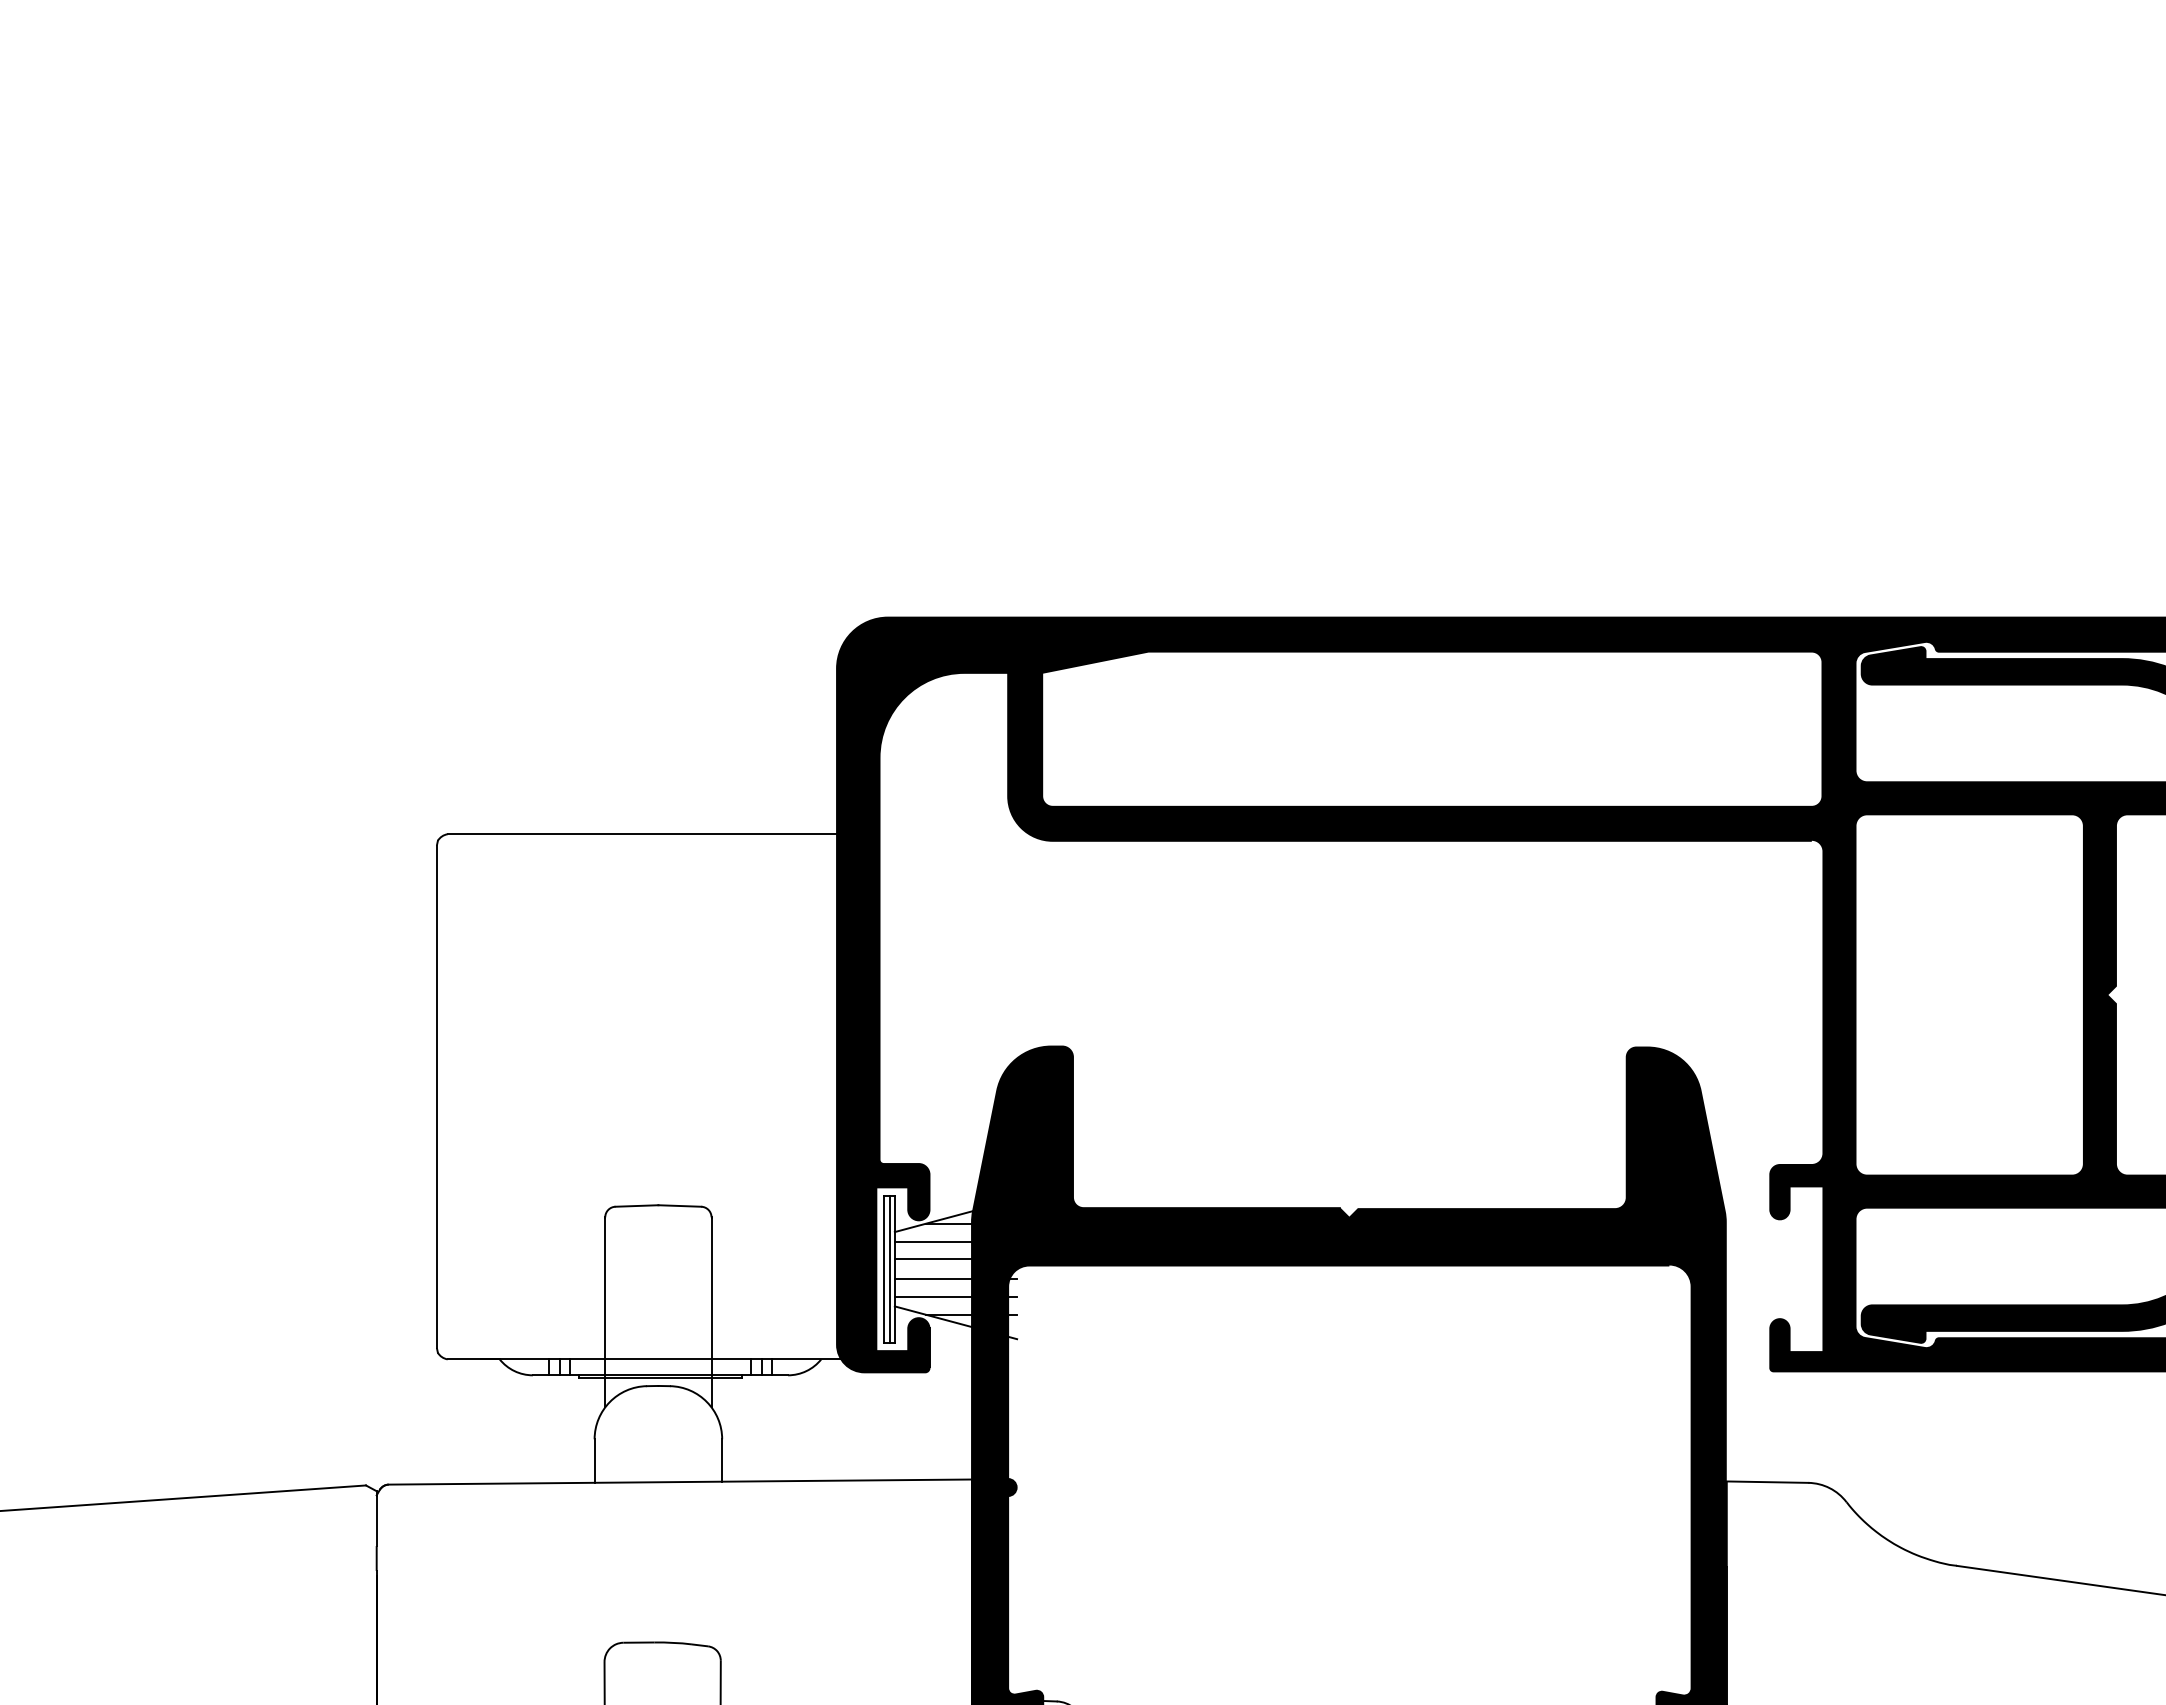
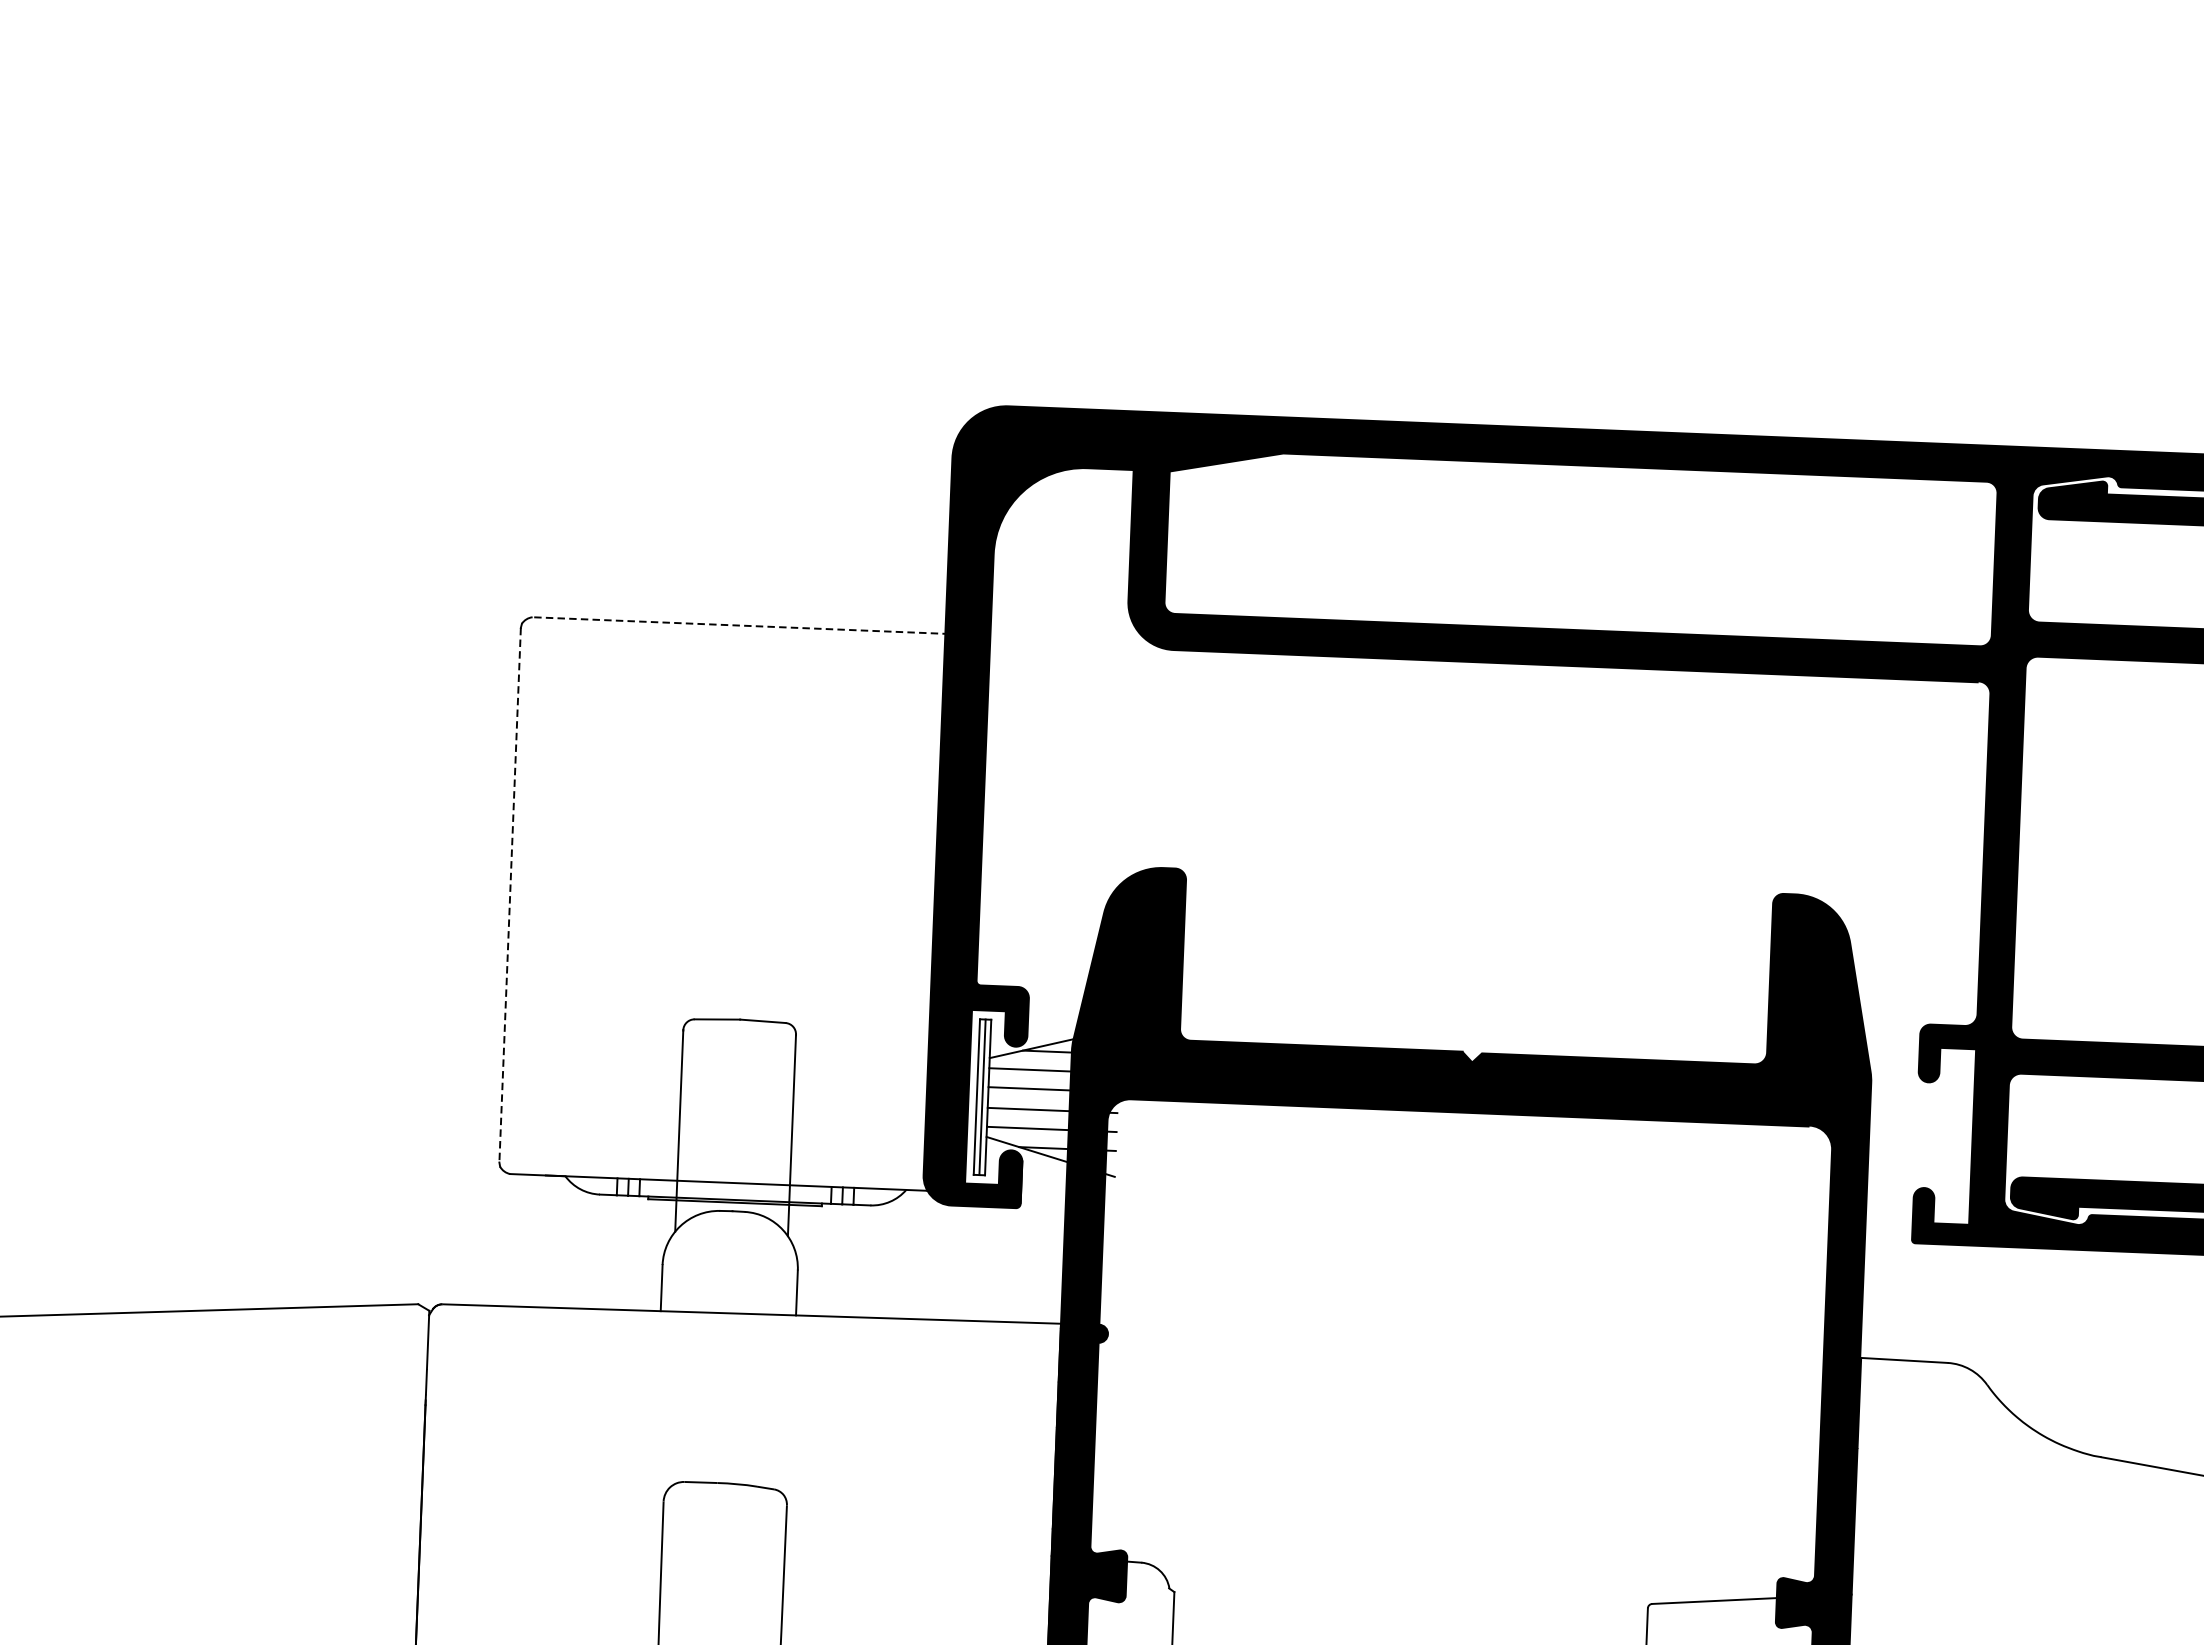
line: (644, 834) -> (741, 625), solid -> dashed
line: (437, 1097) -> (510, 895), solid -> dashed

